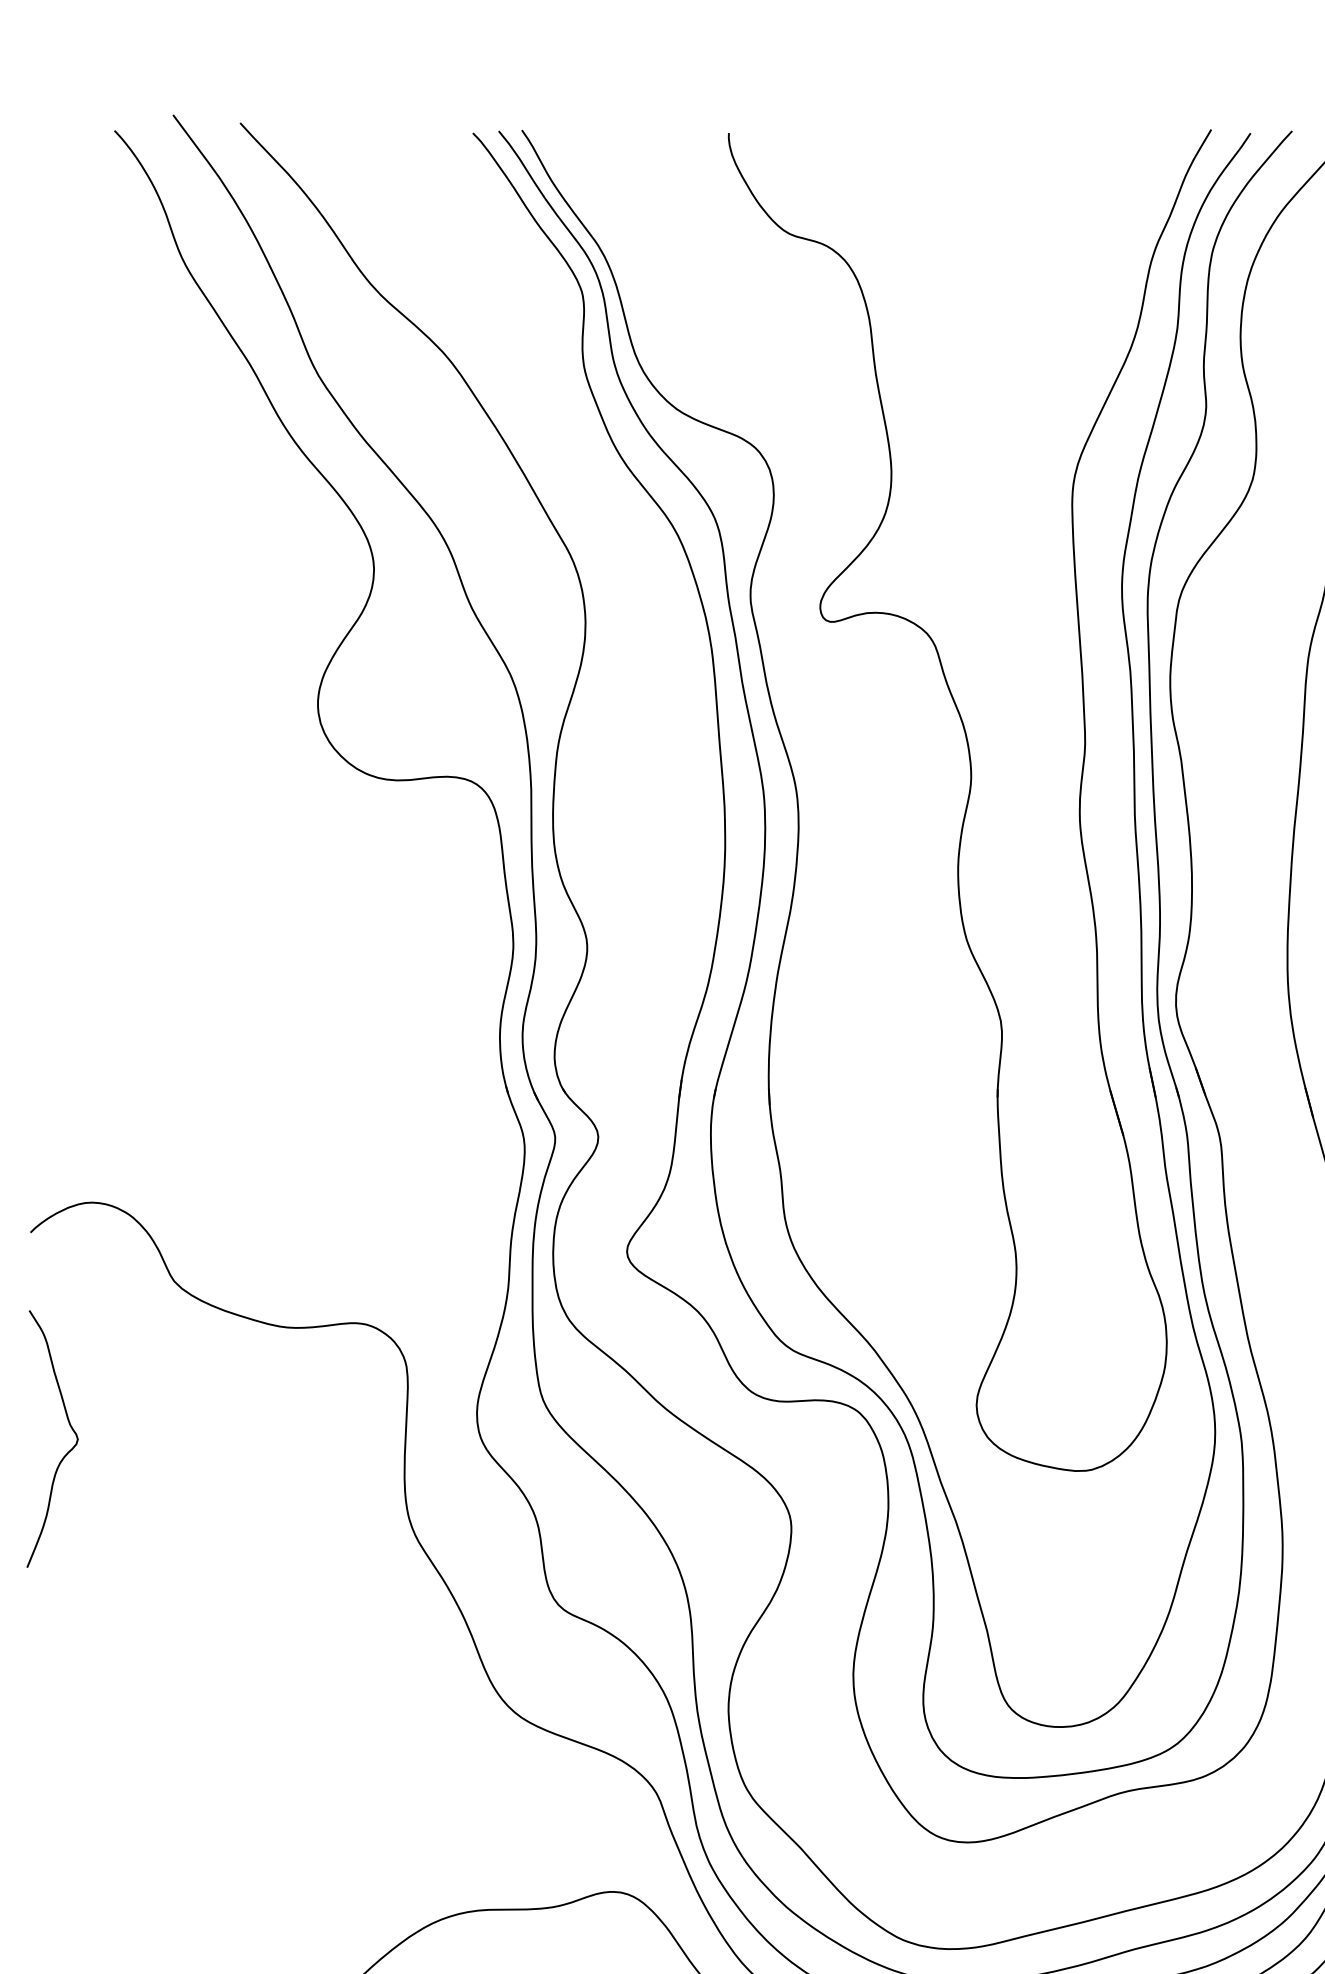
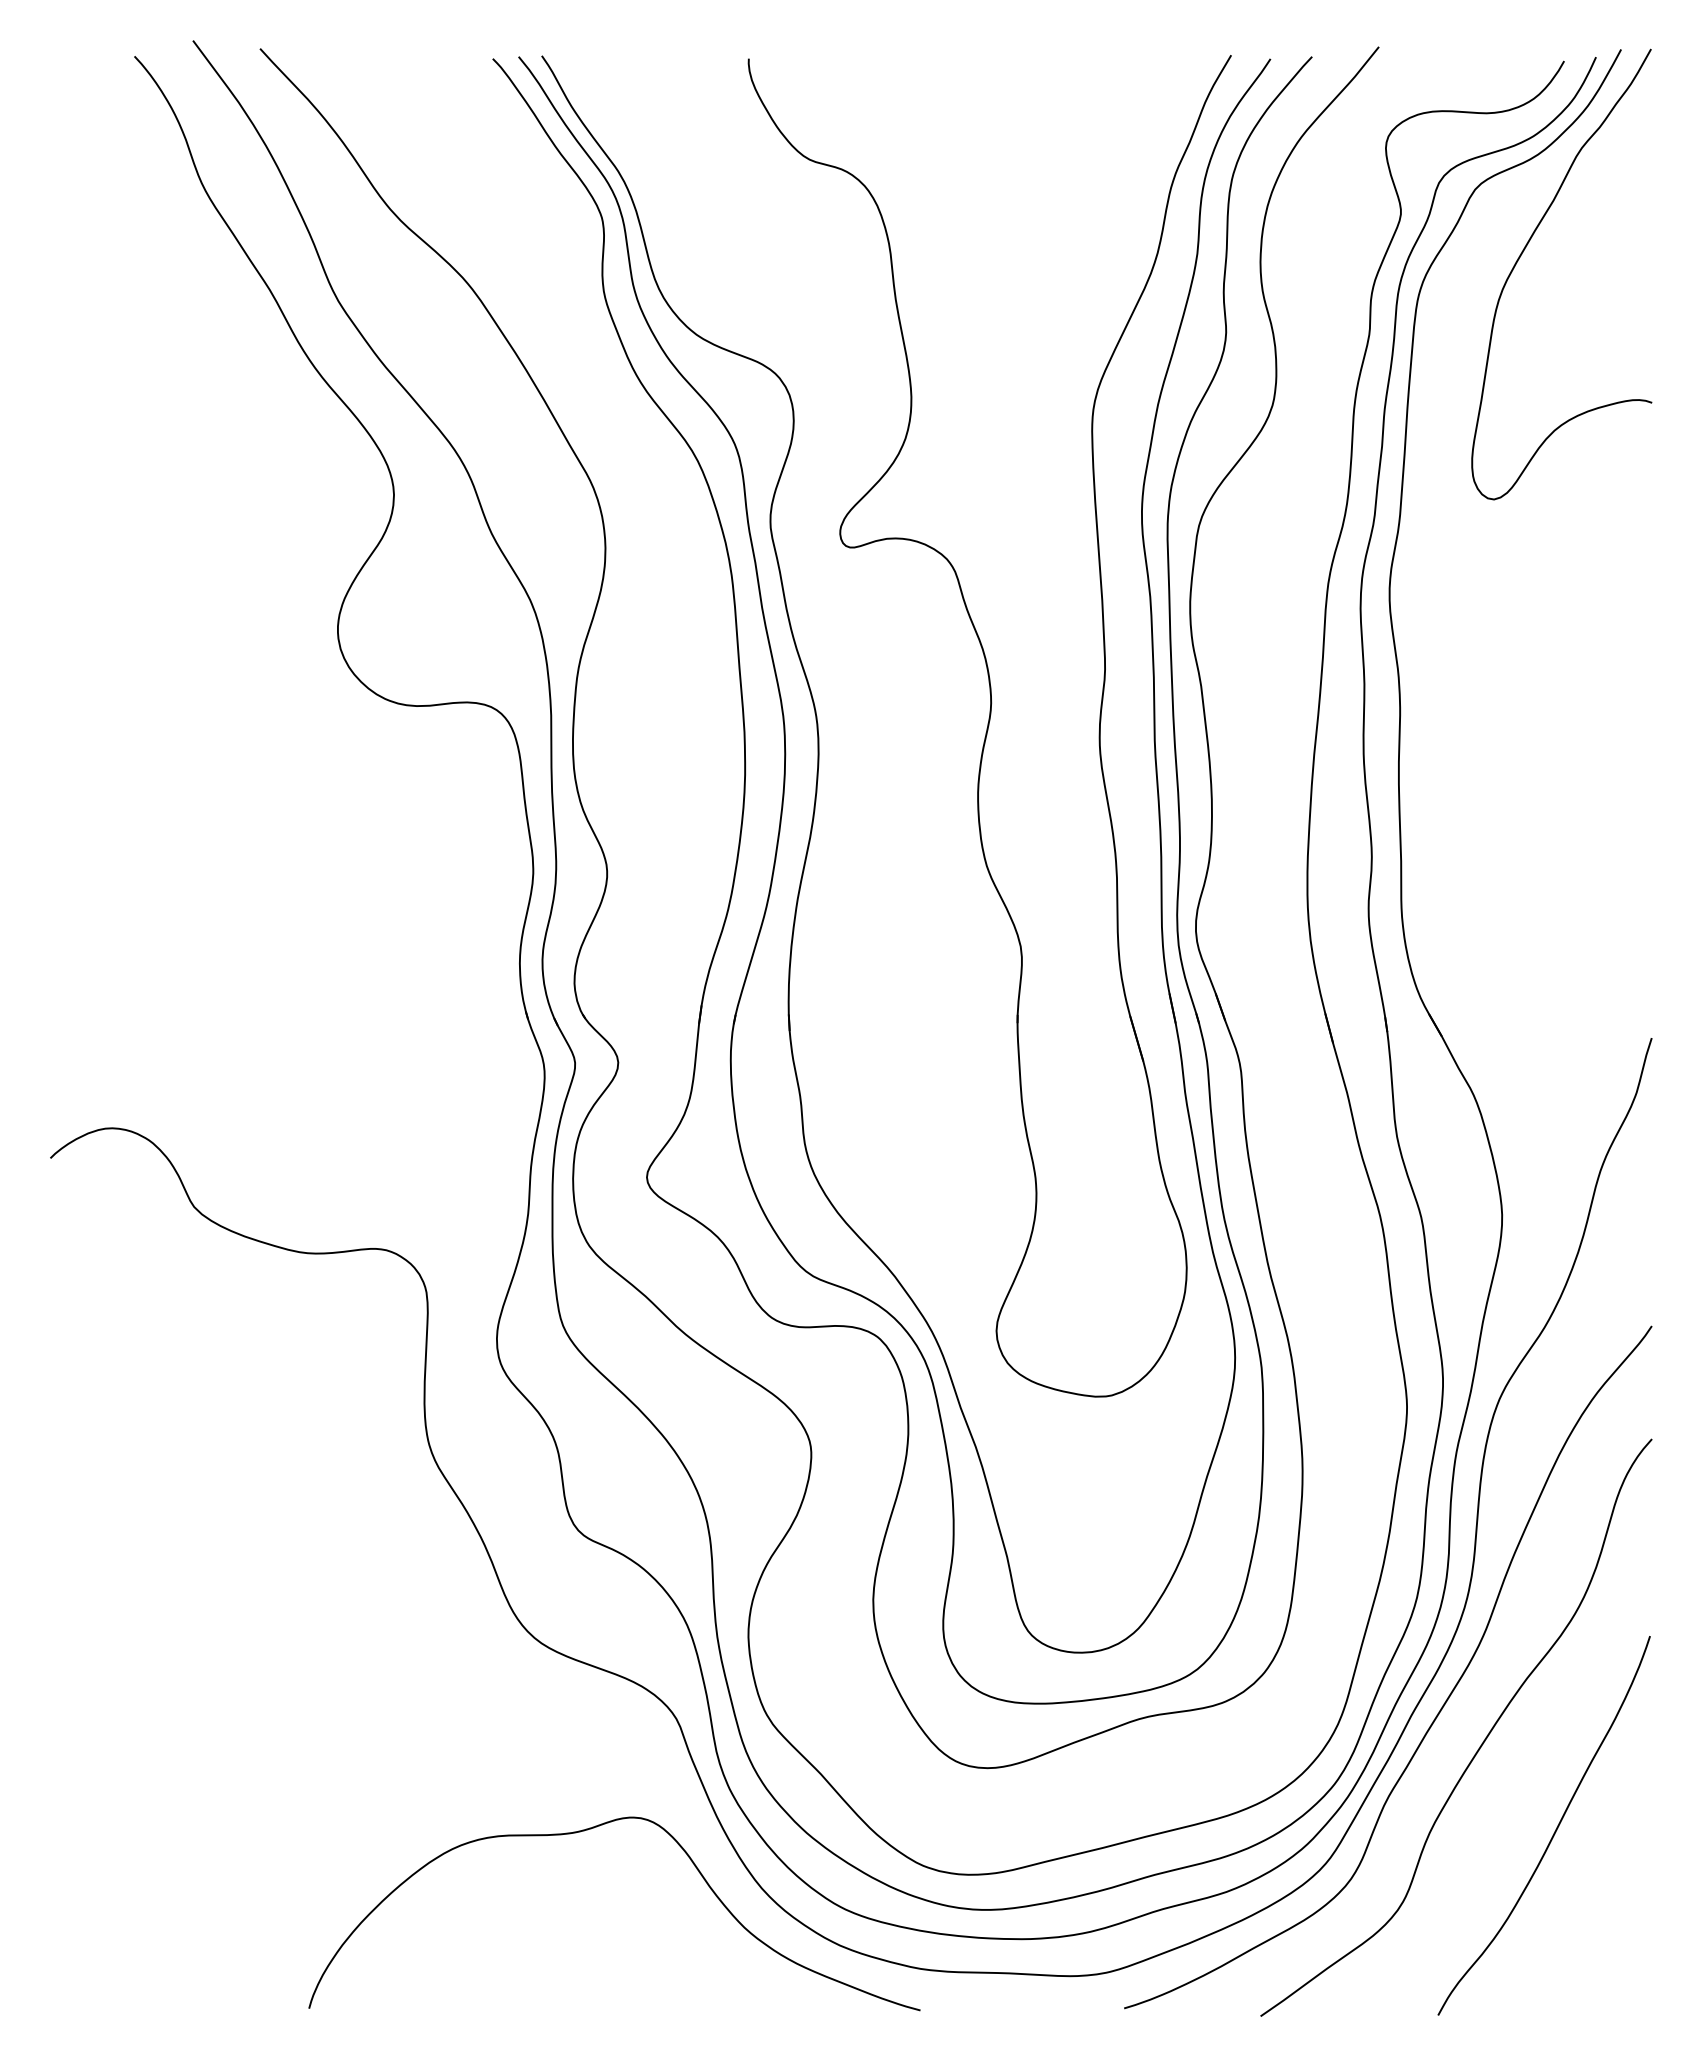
curve: (66, 1452) -> (86, 1378), removed

